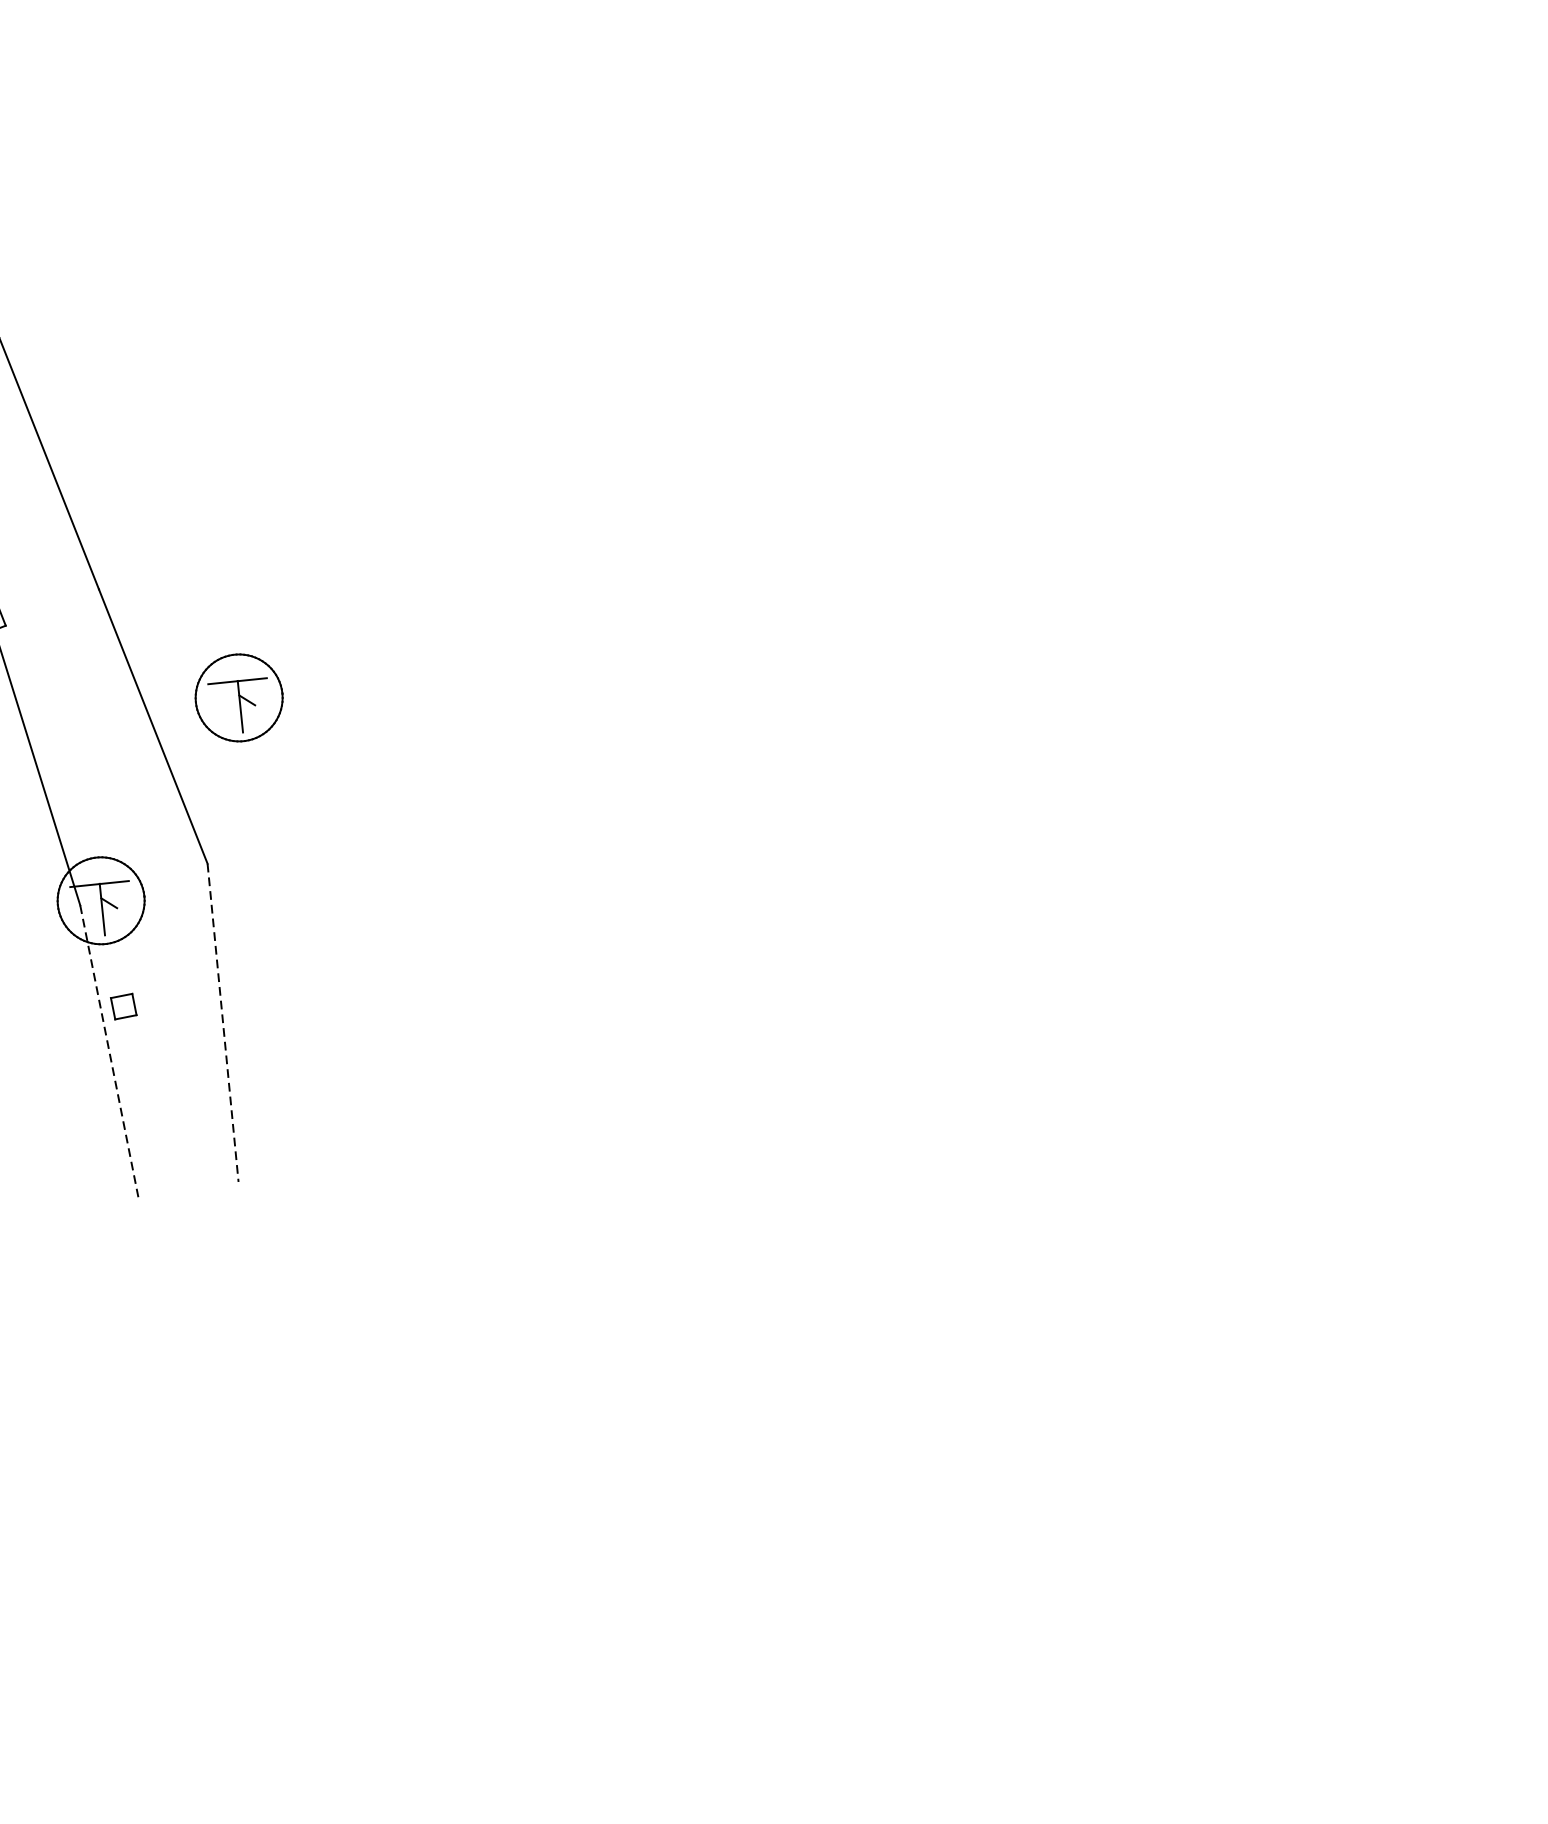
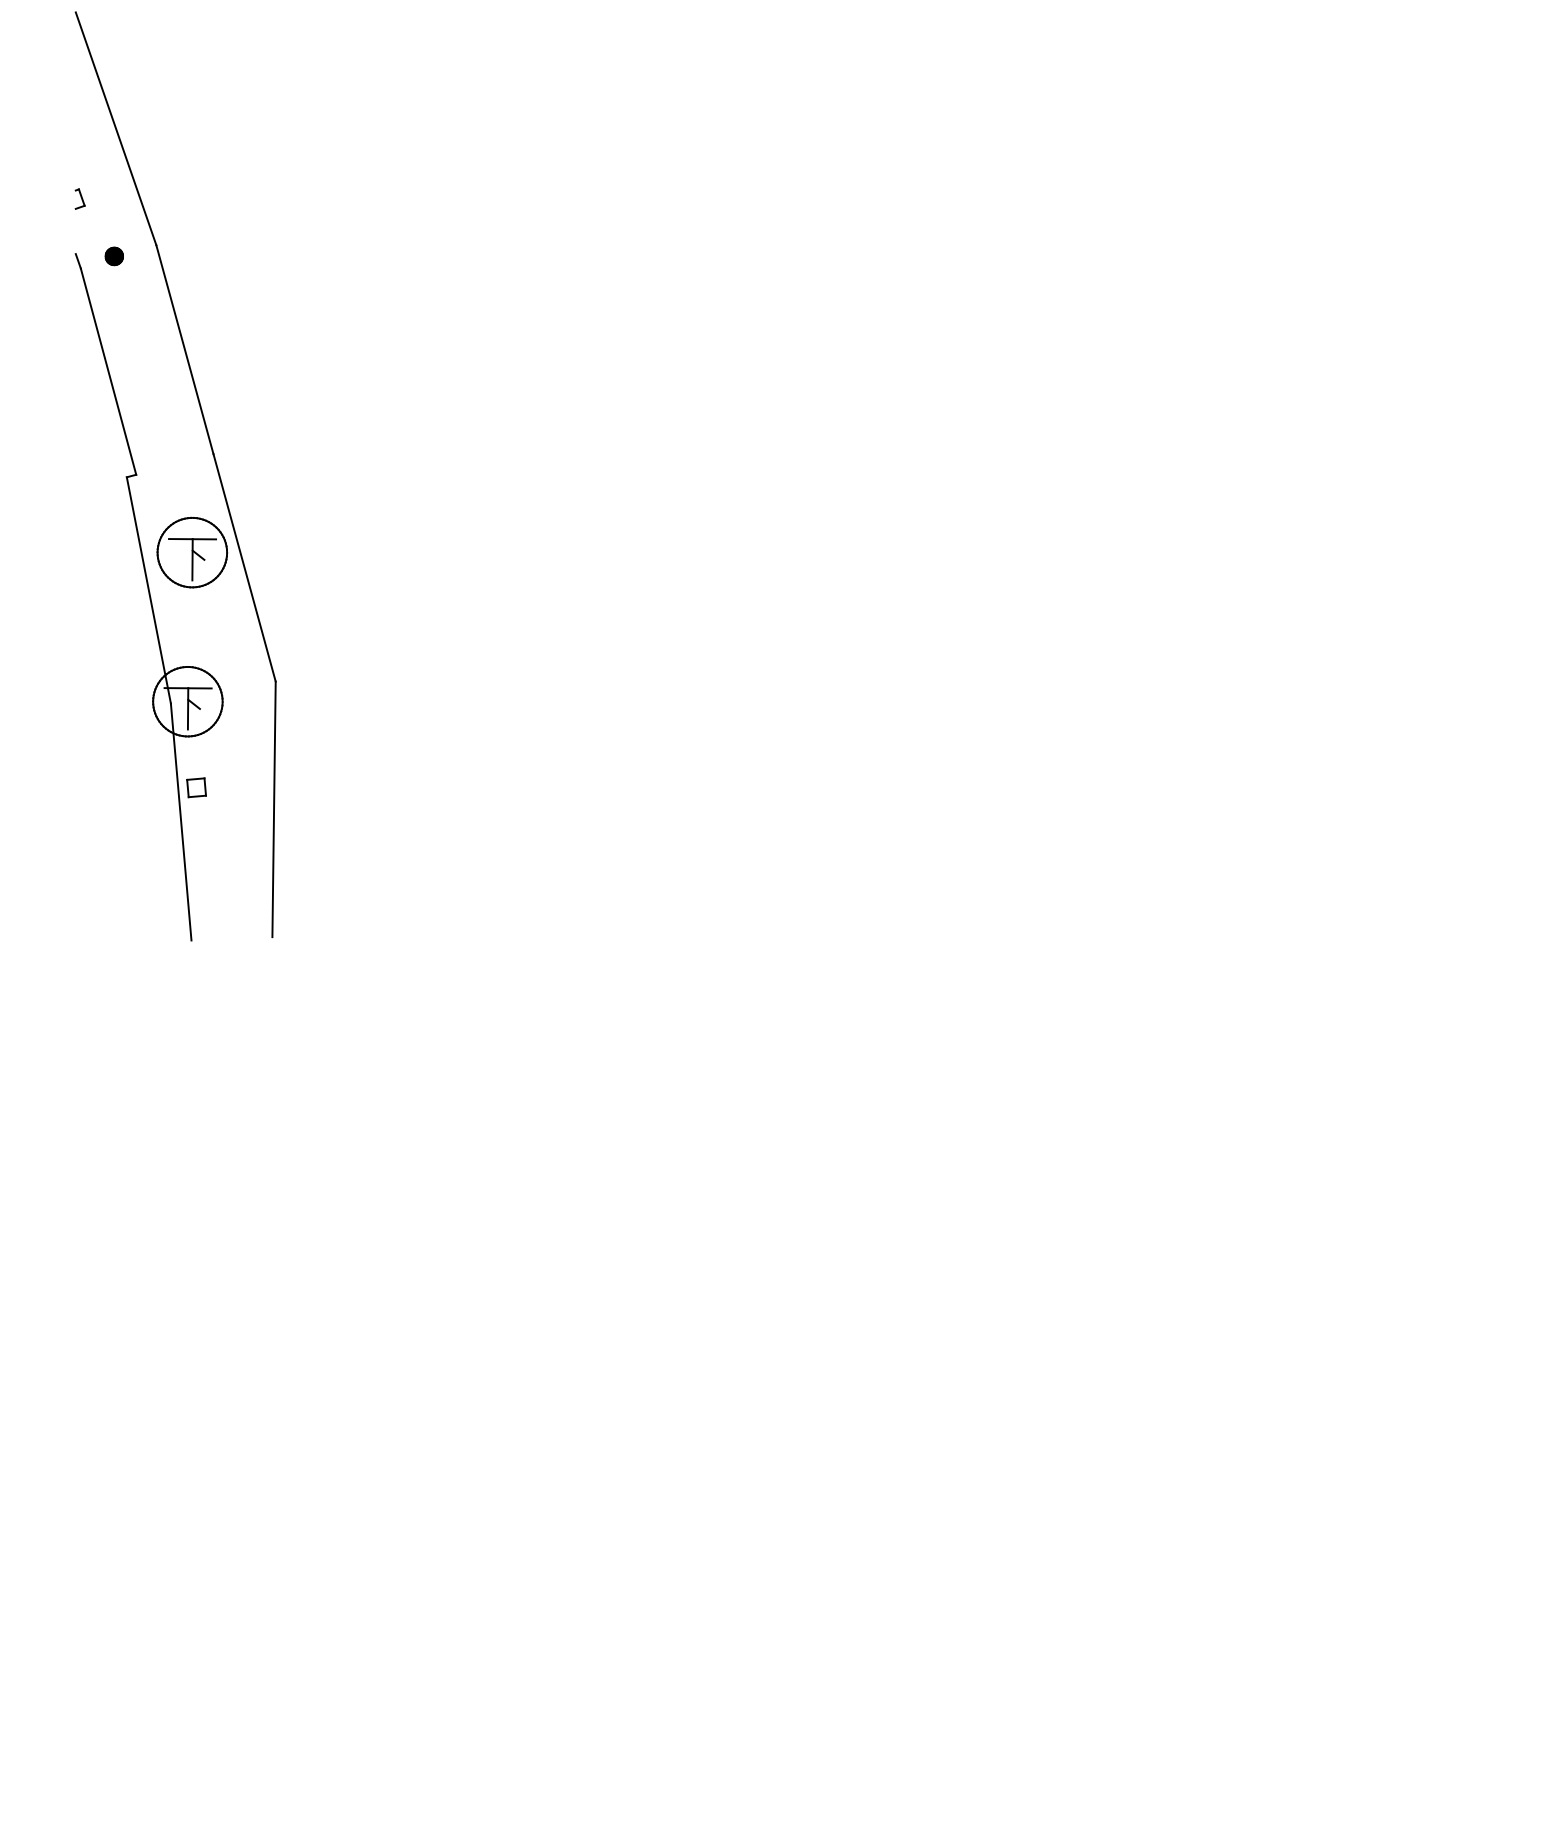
part: (239, 697) -> (192, 552), moved
line: (223, 1022) -> (274, 809), dashed -> solid
line: (109, 1051) -> (181, 822), dashed -> solid

